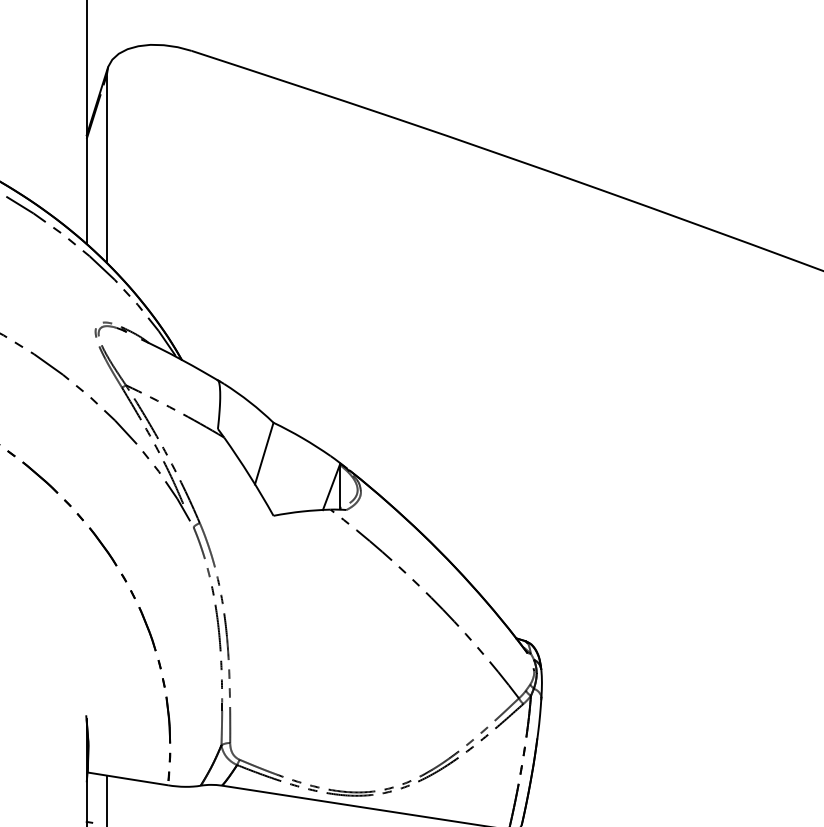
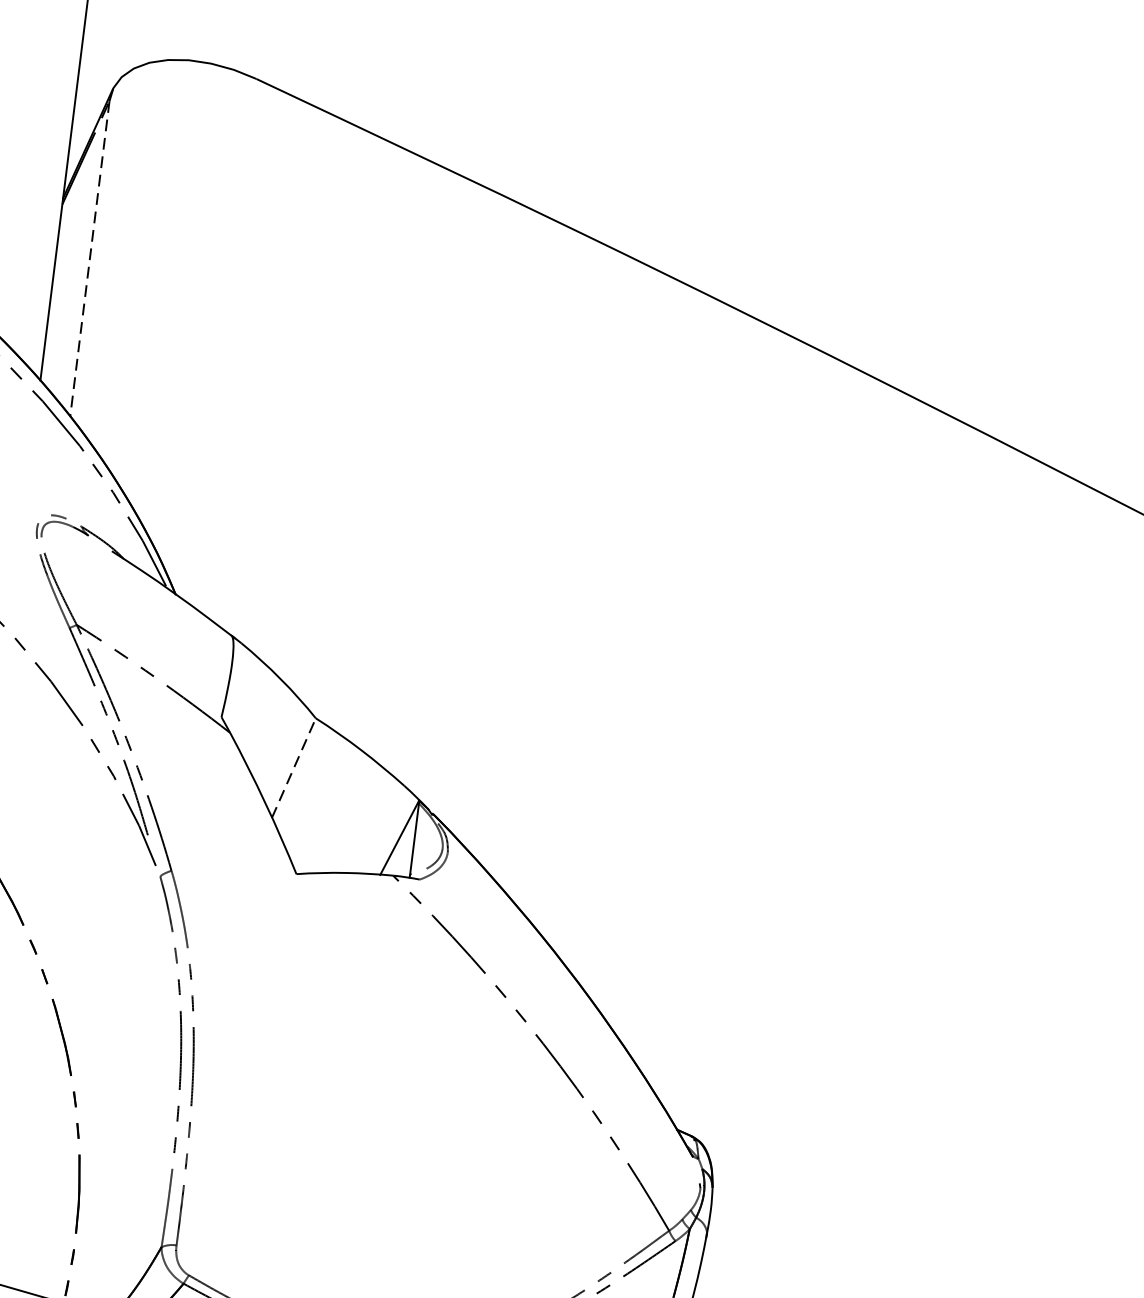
line: (106, 169) -> (89, 259), solid -> dashed
line: (264, 453) -> (294, 767), solid -> dashed

